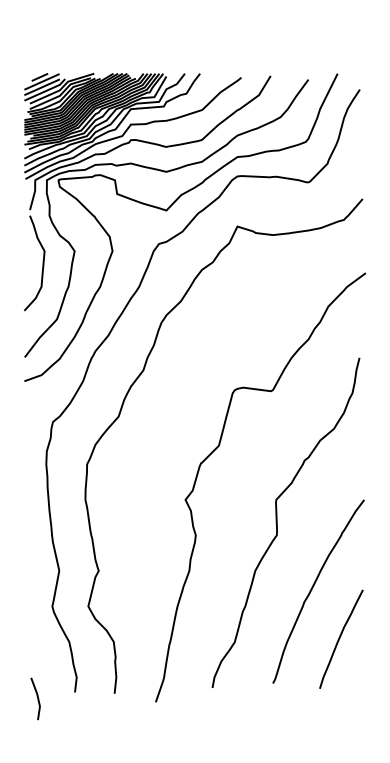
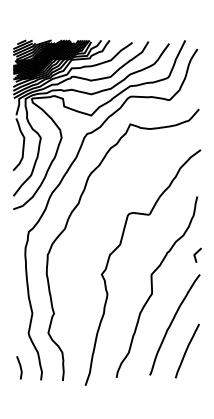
line: (359, 461) -> (197, 253), added
line: (35, 698) -> (19, 367), moved

